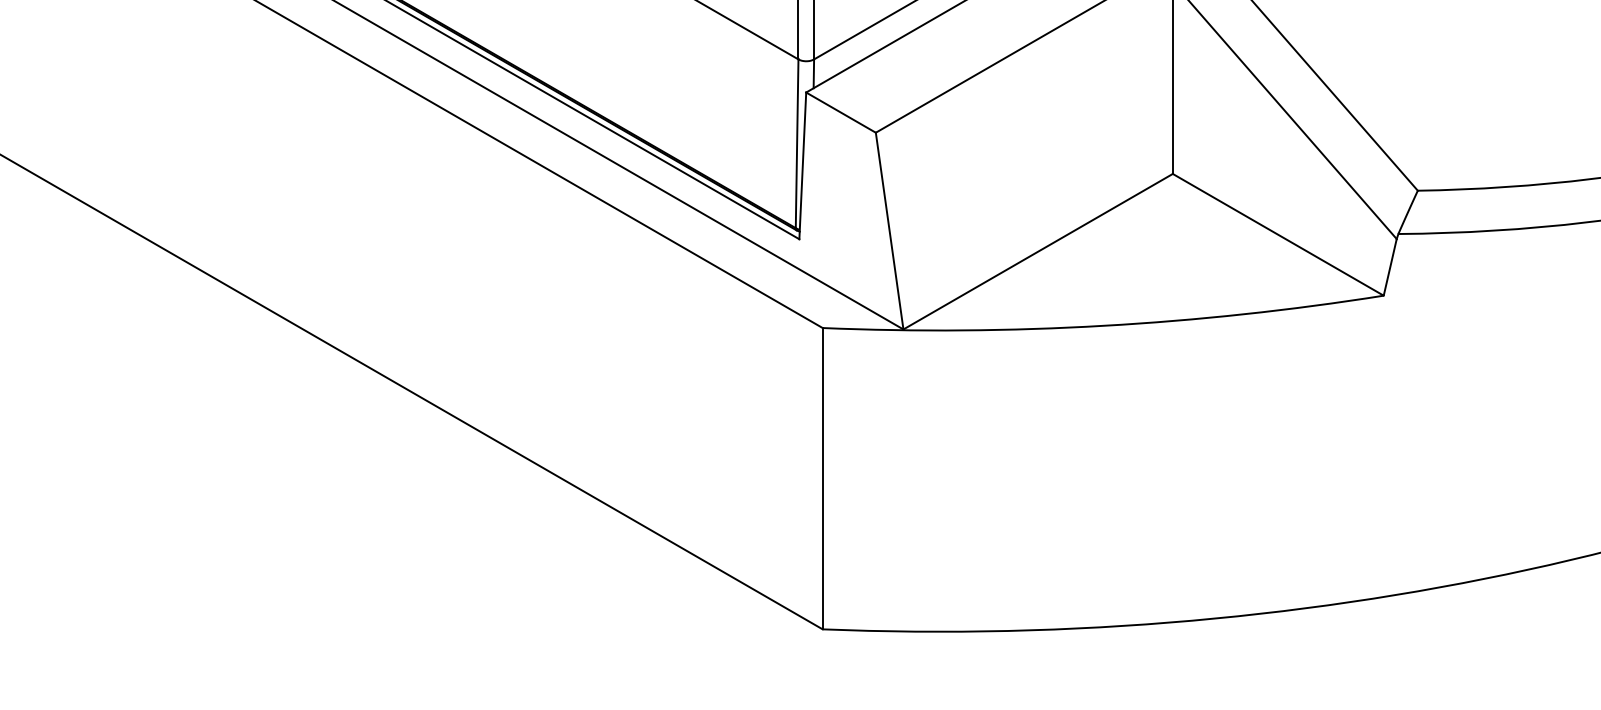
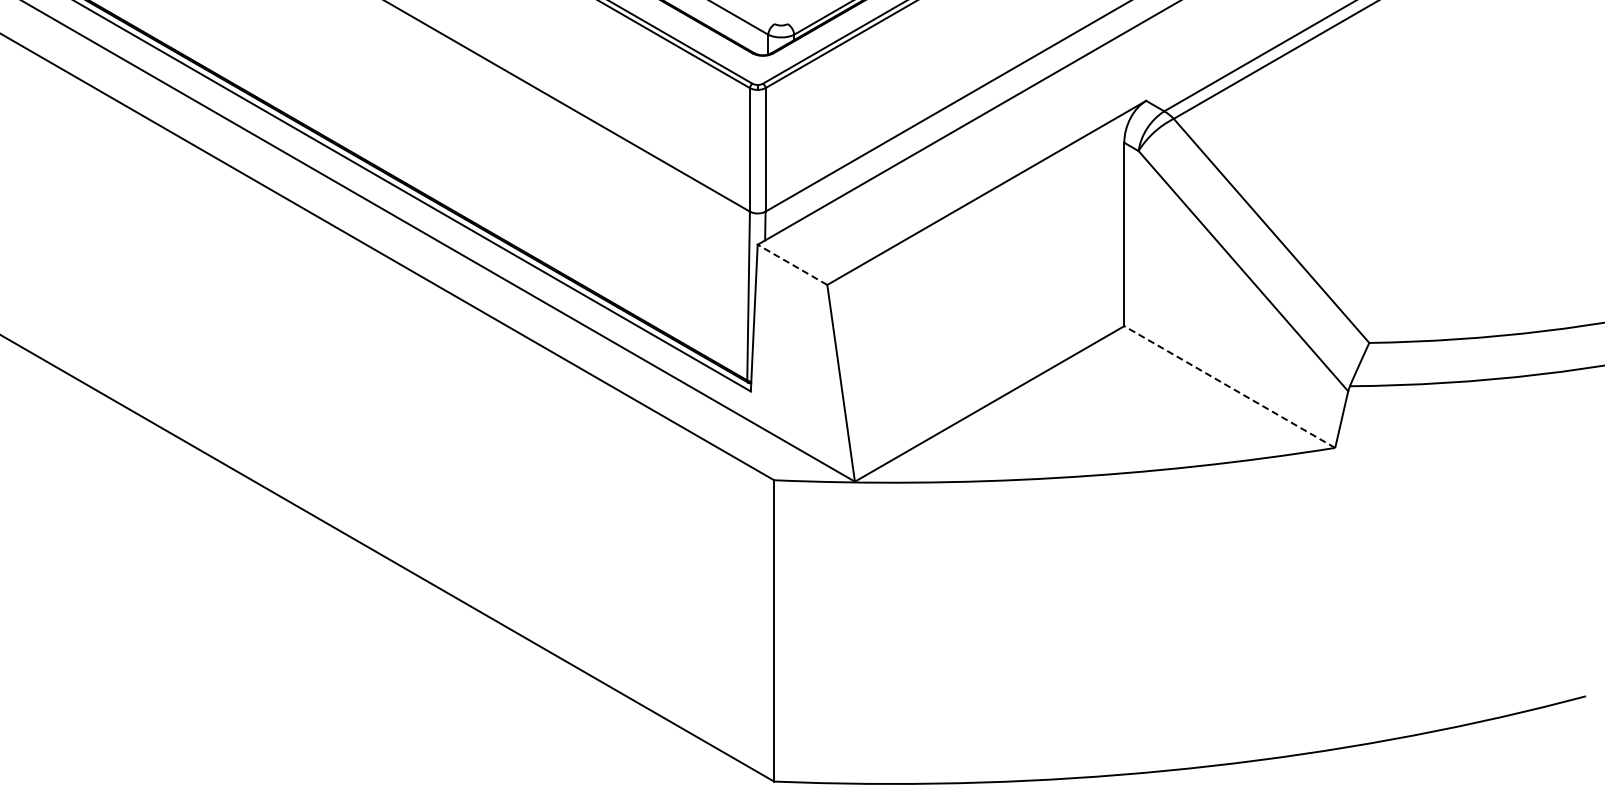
line: (841, 112) -> (792, 264), solid -> dashed
line: (1278, 235) -> (1229, 387), solid -> dashed

